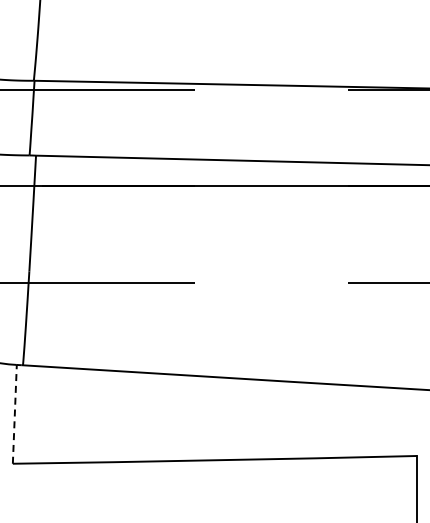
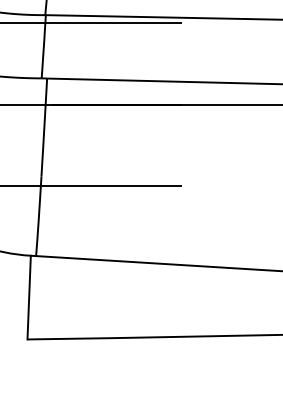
line: (14, 413) -> (28, 296), dashed -> solid

